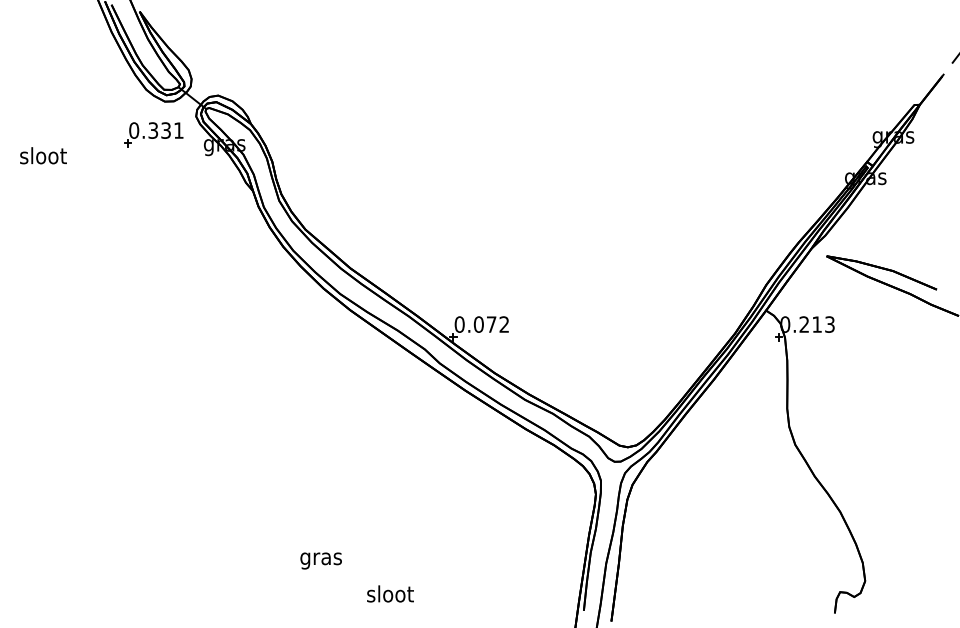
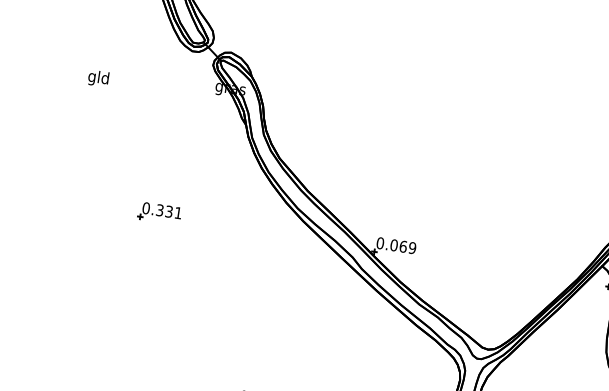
part: (153, 134) -> (159, 213), moved
text: (43, 157) -> (98, 78), sloot -> gld
text: (497, 324) -> (407, 247), 0.072 -> 0.069

